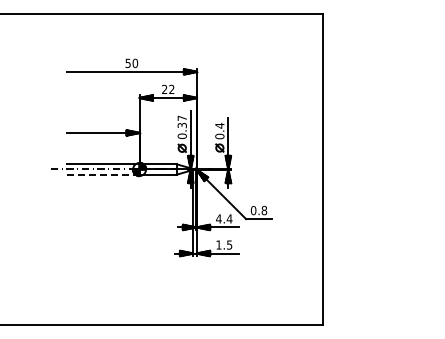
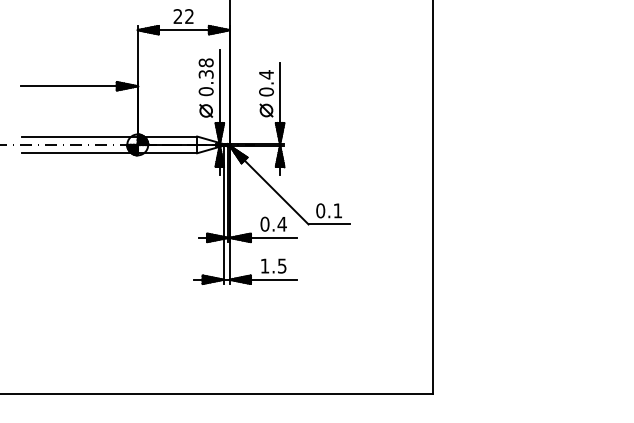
text: (181, 118) -> (204, 63), 0.37 -> 0.38
line: (103, 174) -> (79, 152), dashed -> solid
text: (264, 210) -> (338, 210), 0.8 -> 0.1
text: (218, 218) -> (264, 223), 4.4 -> 0.4

